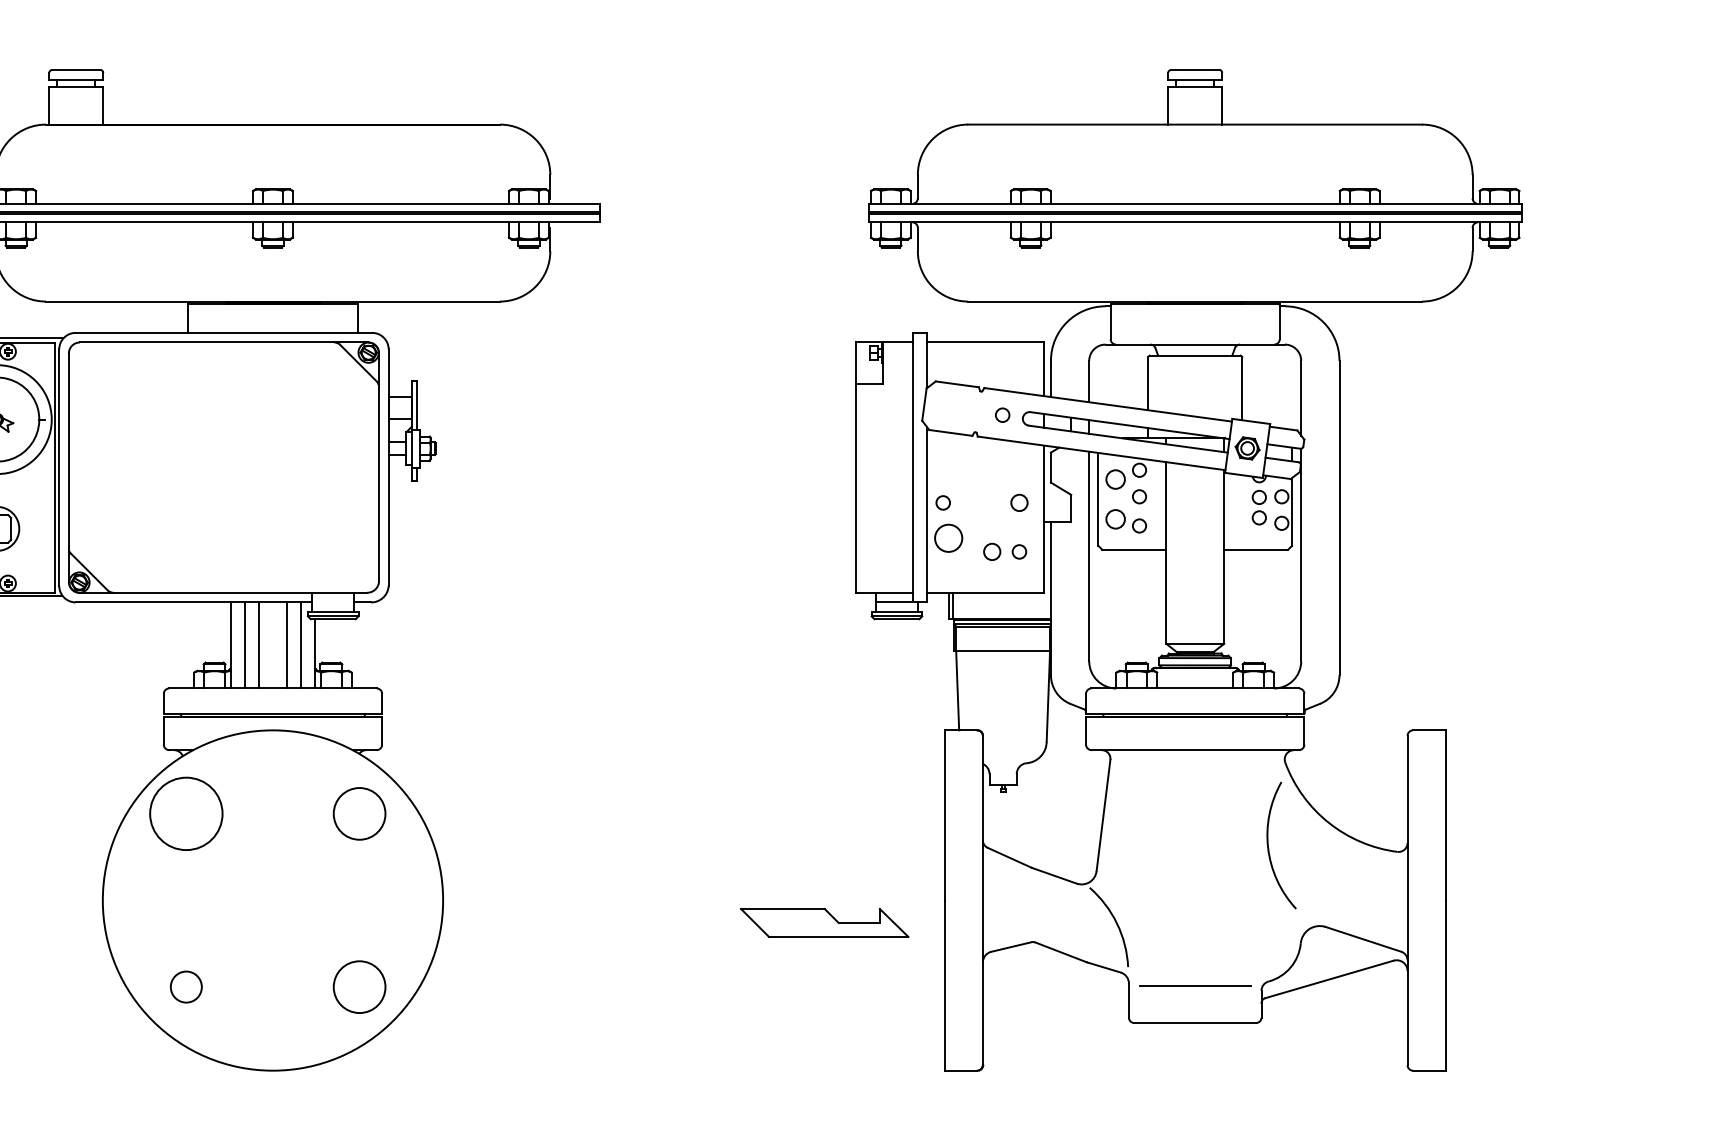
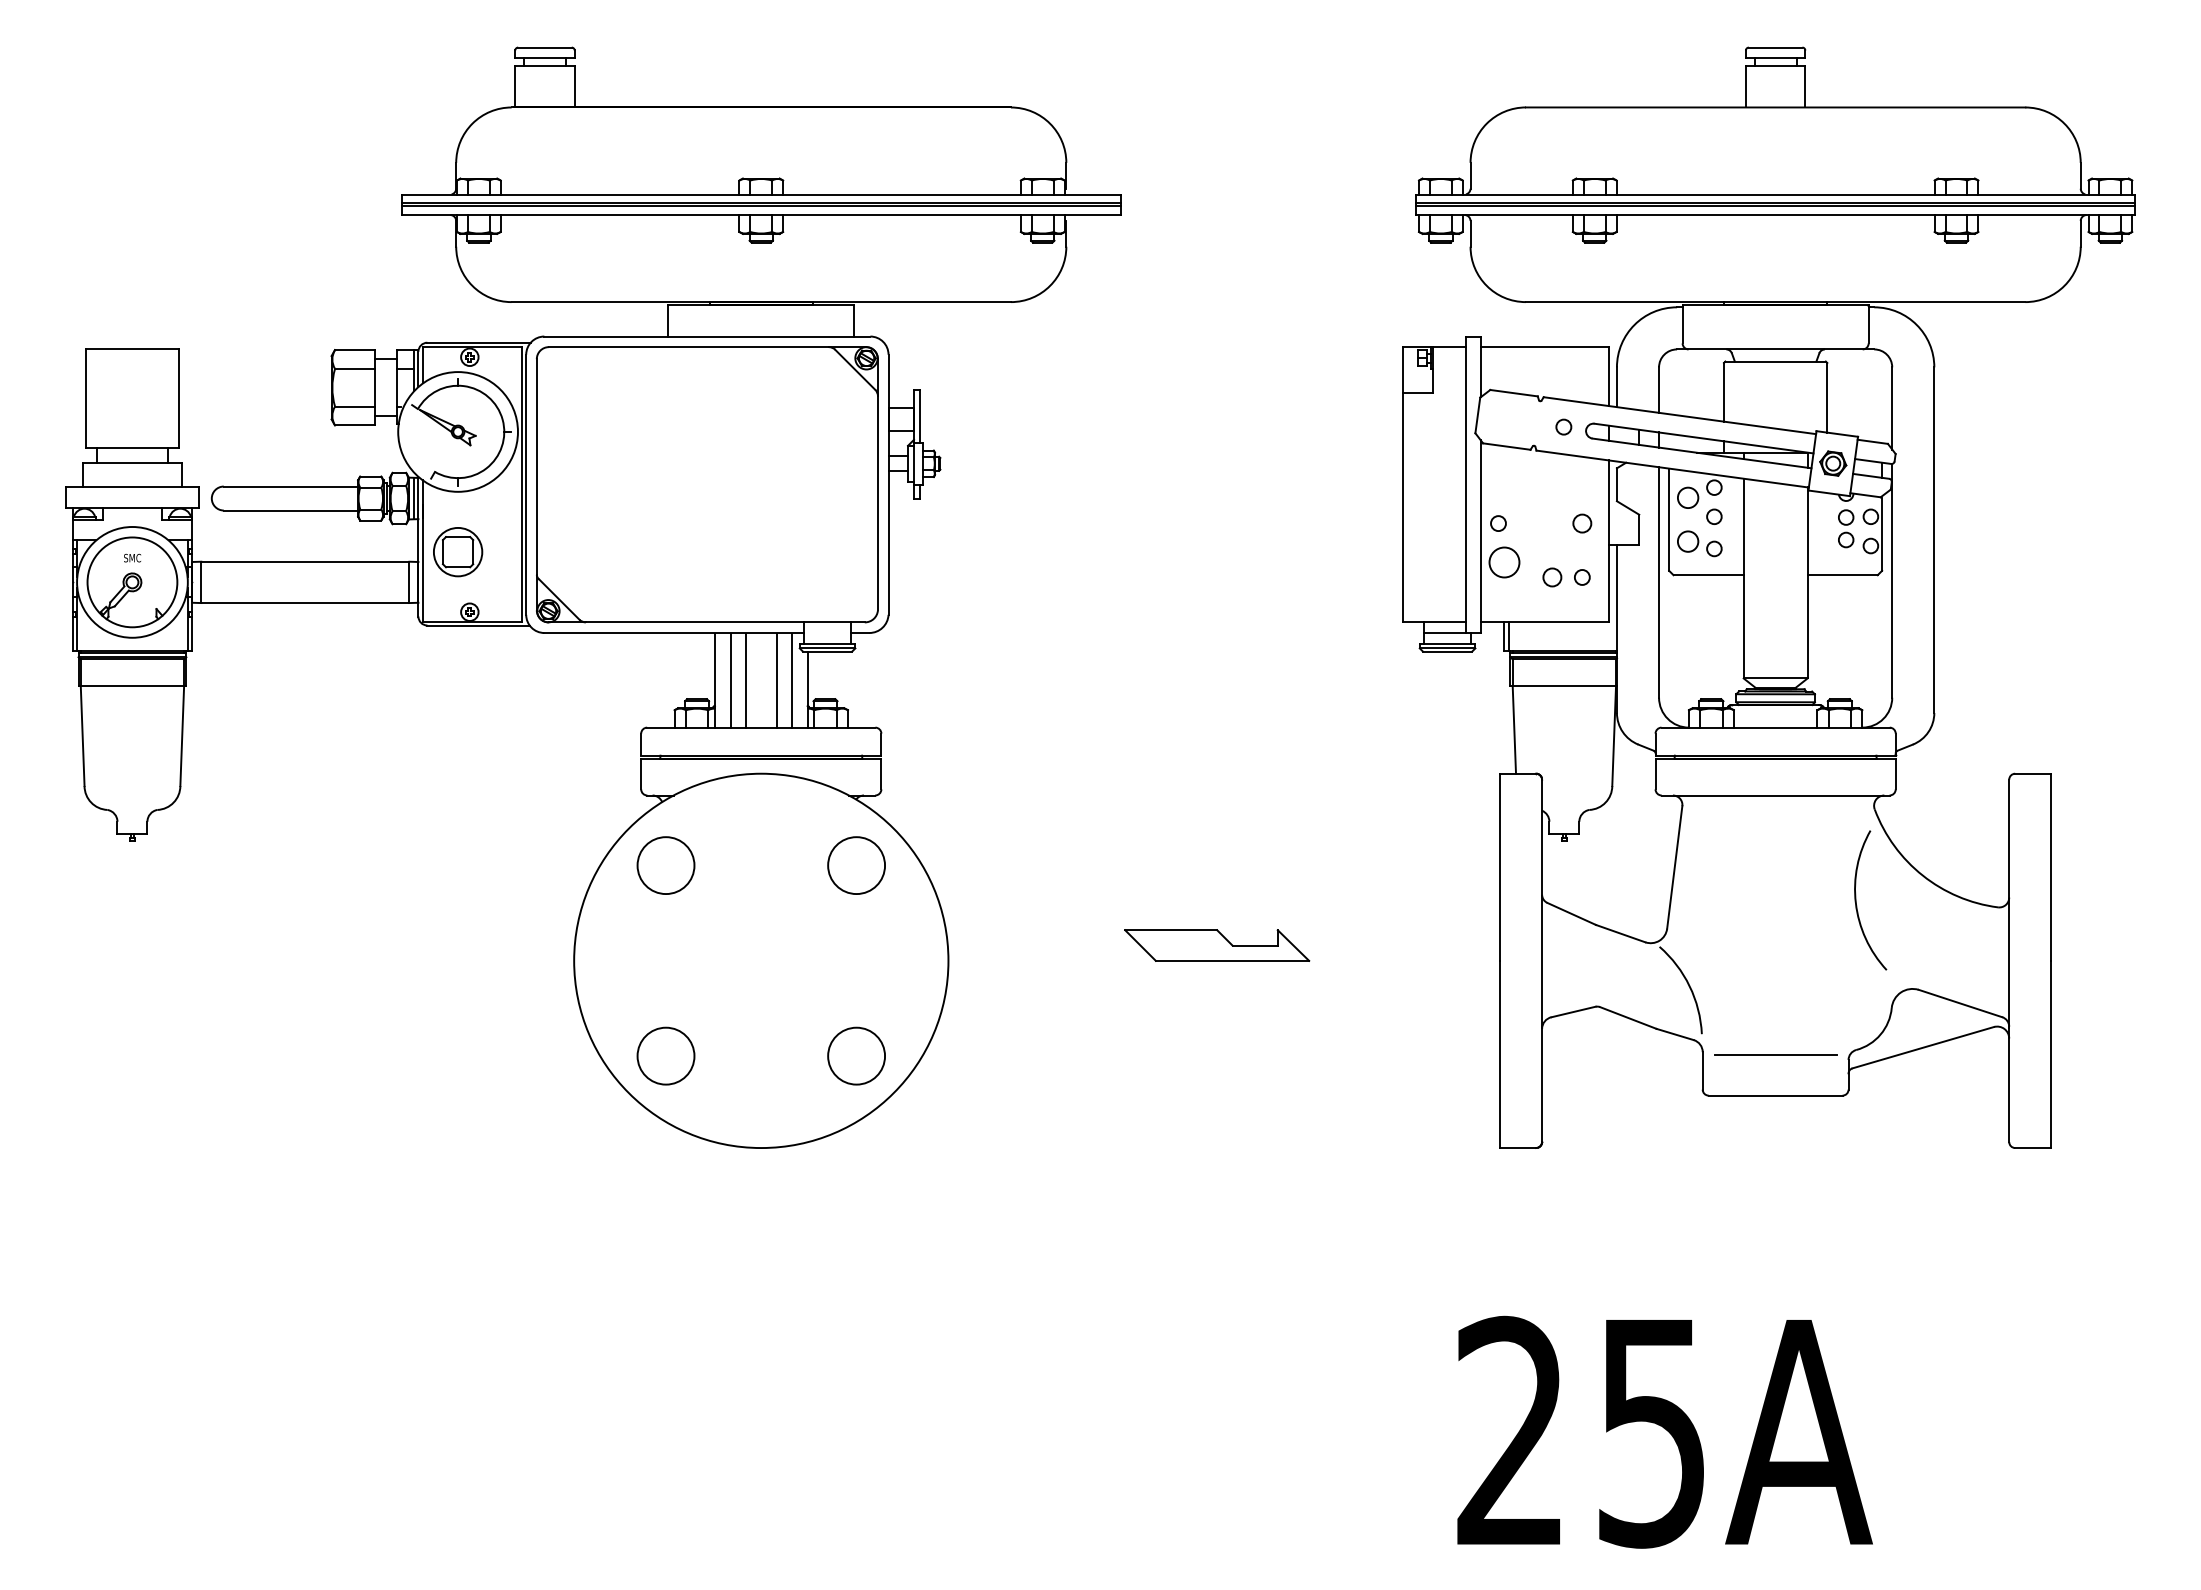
circle: (185, 813) -> (665, 865), size x0.71
part: (825, 922) -> (1217, 945), moved
circle: (185, 986) -> (665, 1055), size x1.67

